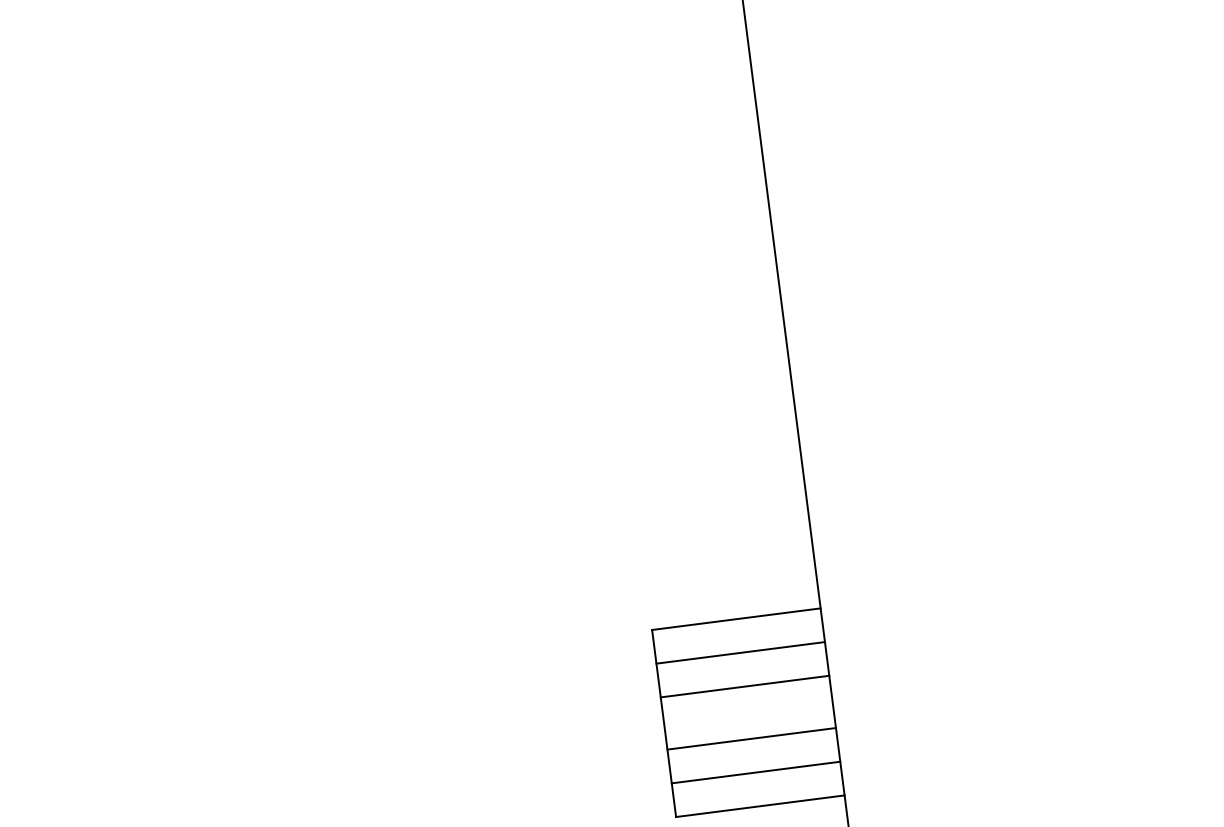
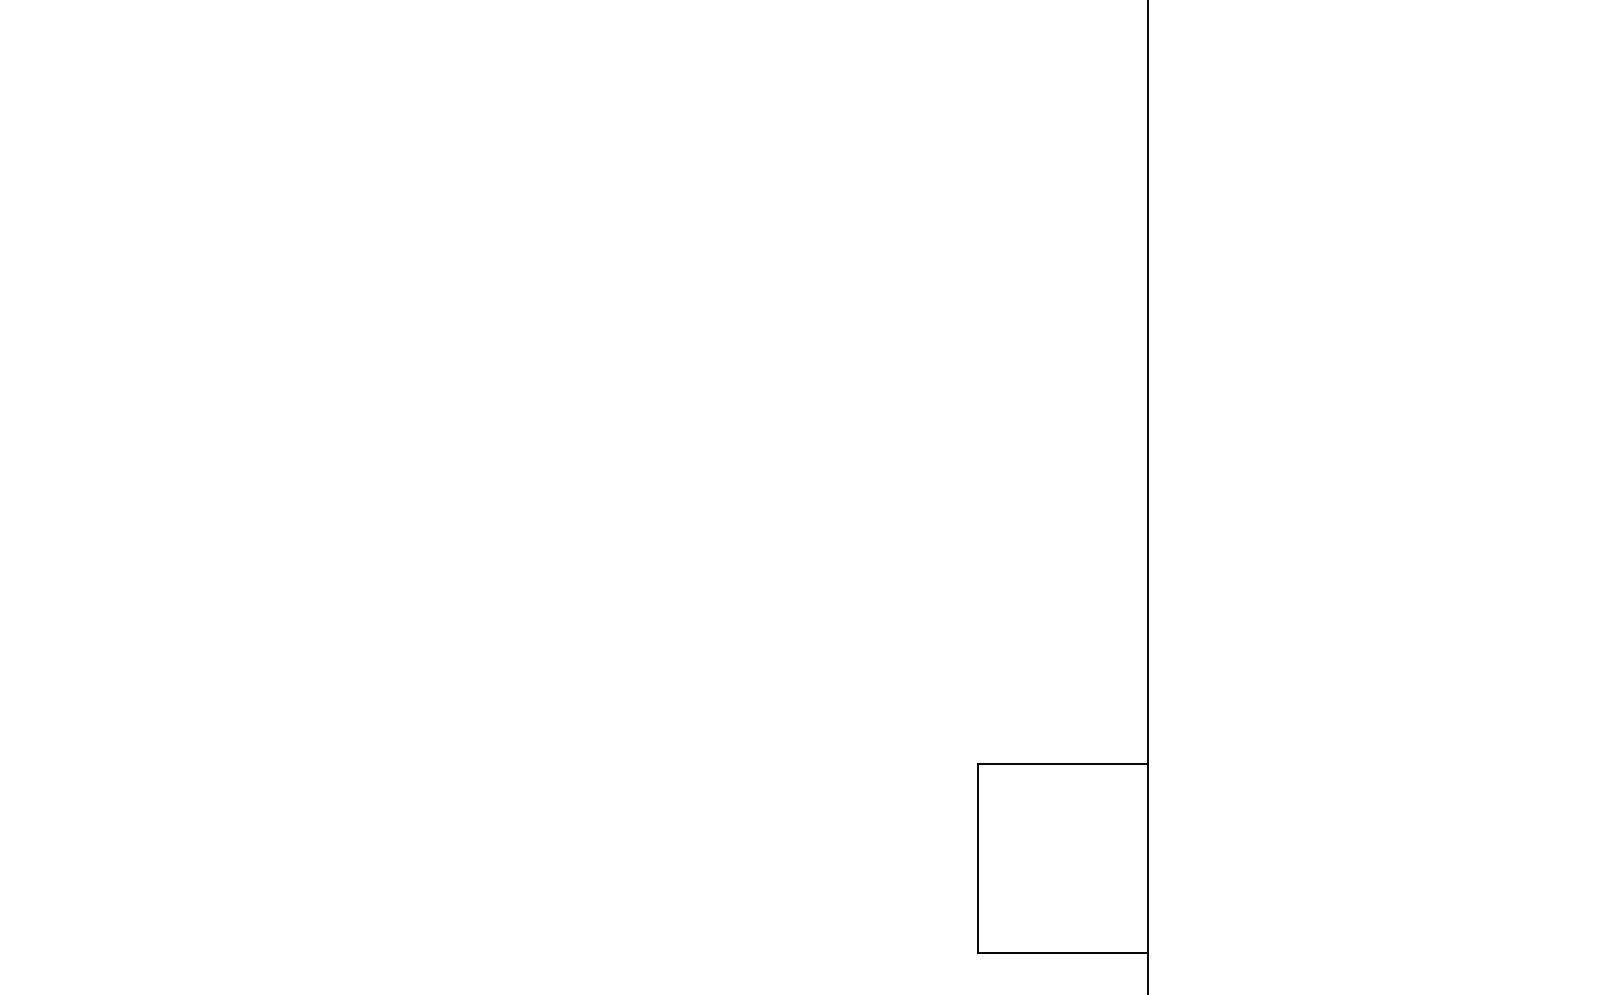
line: (740, 653) -> (1062, 798), removed
line: (744, 687) -> (1062, 832), removed
line: (751, 738) -> (1062, 884), removed
line: (755, 772) -> (1062, 918), removed

